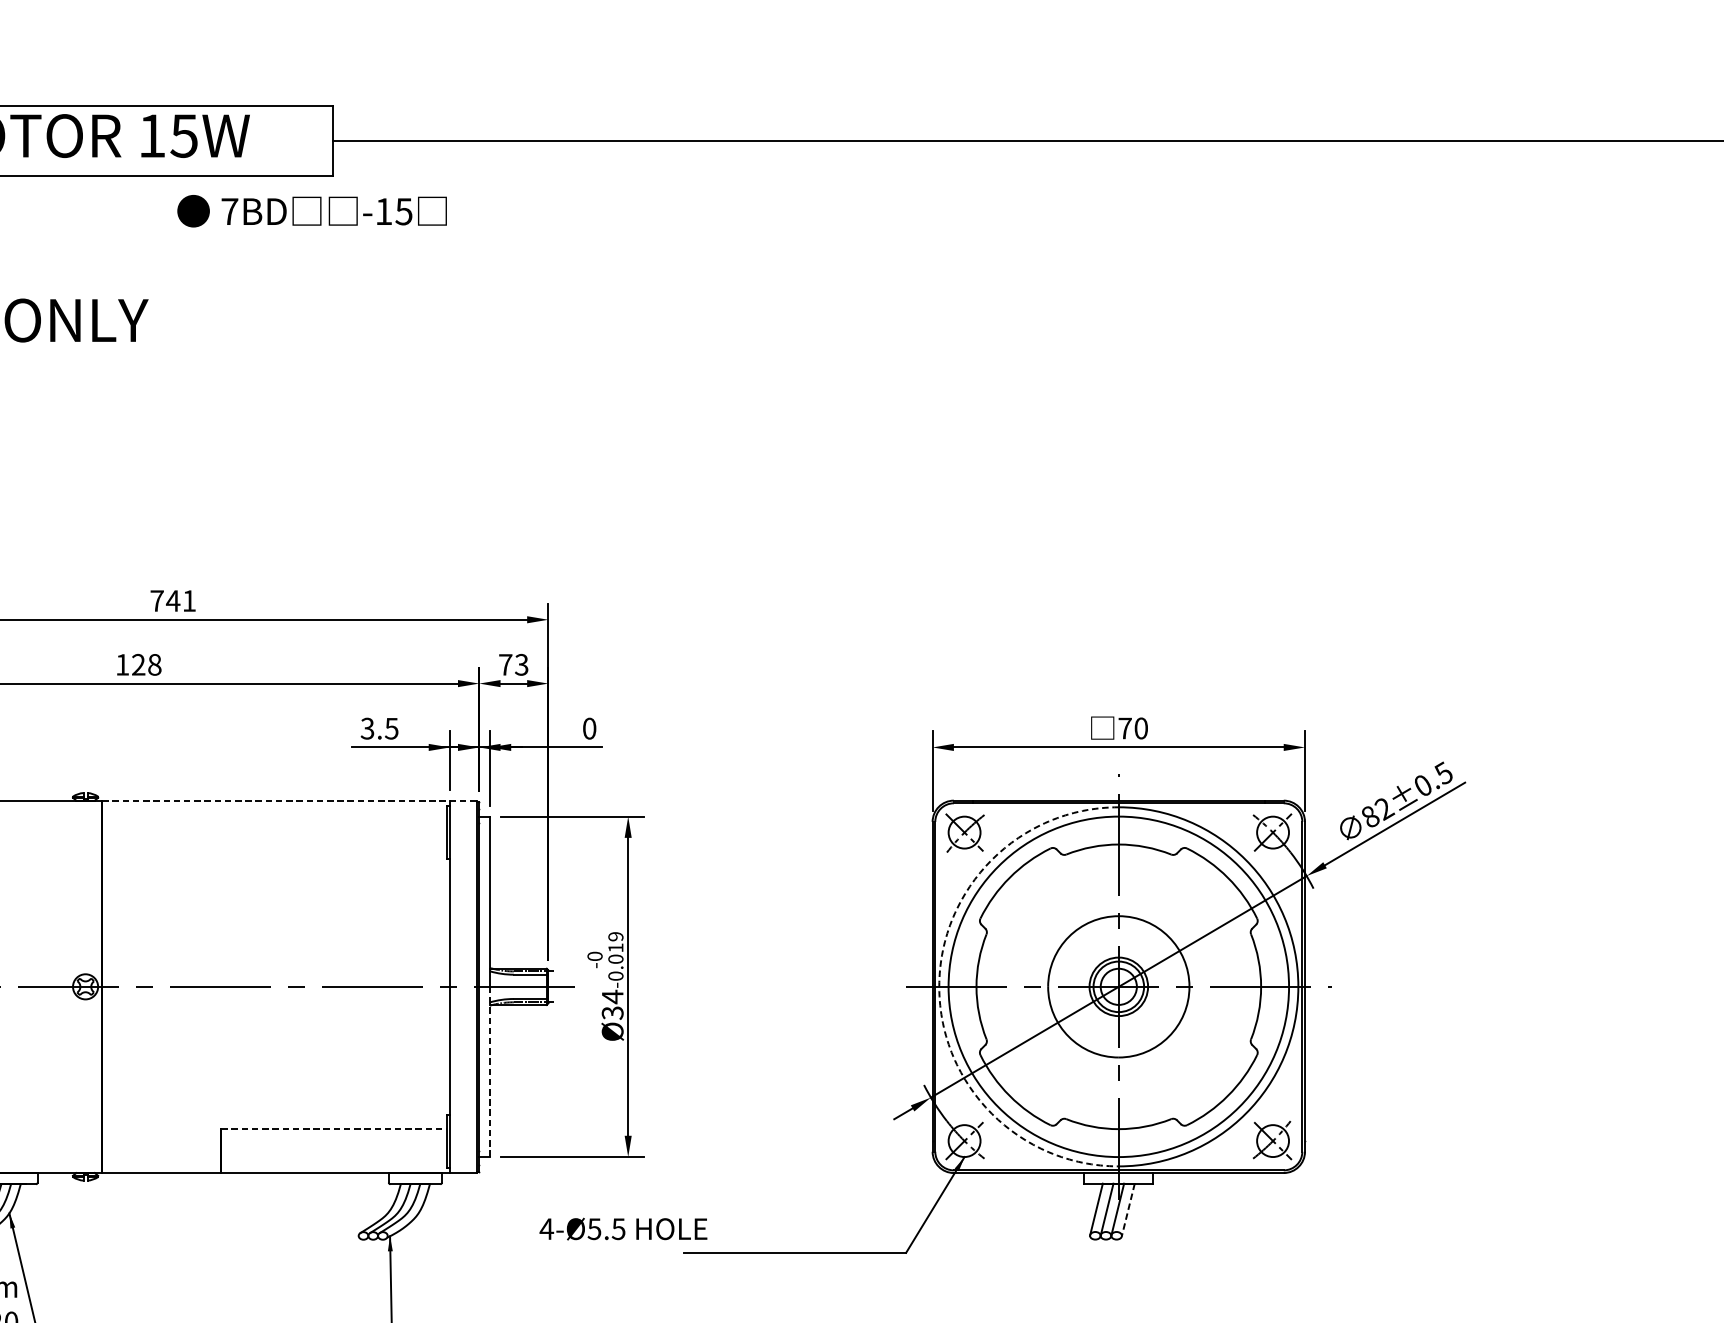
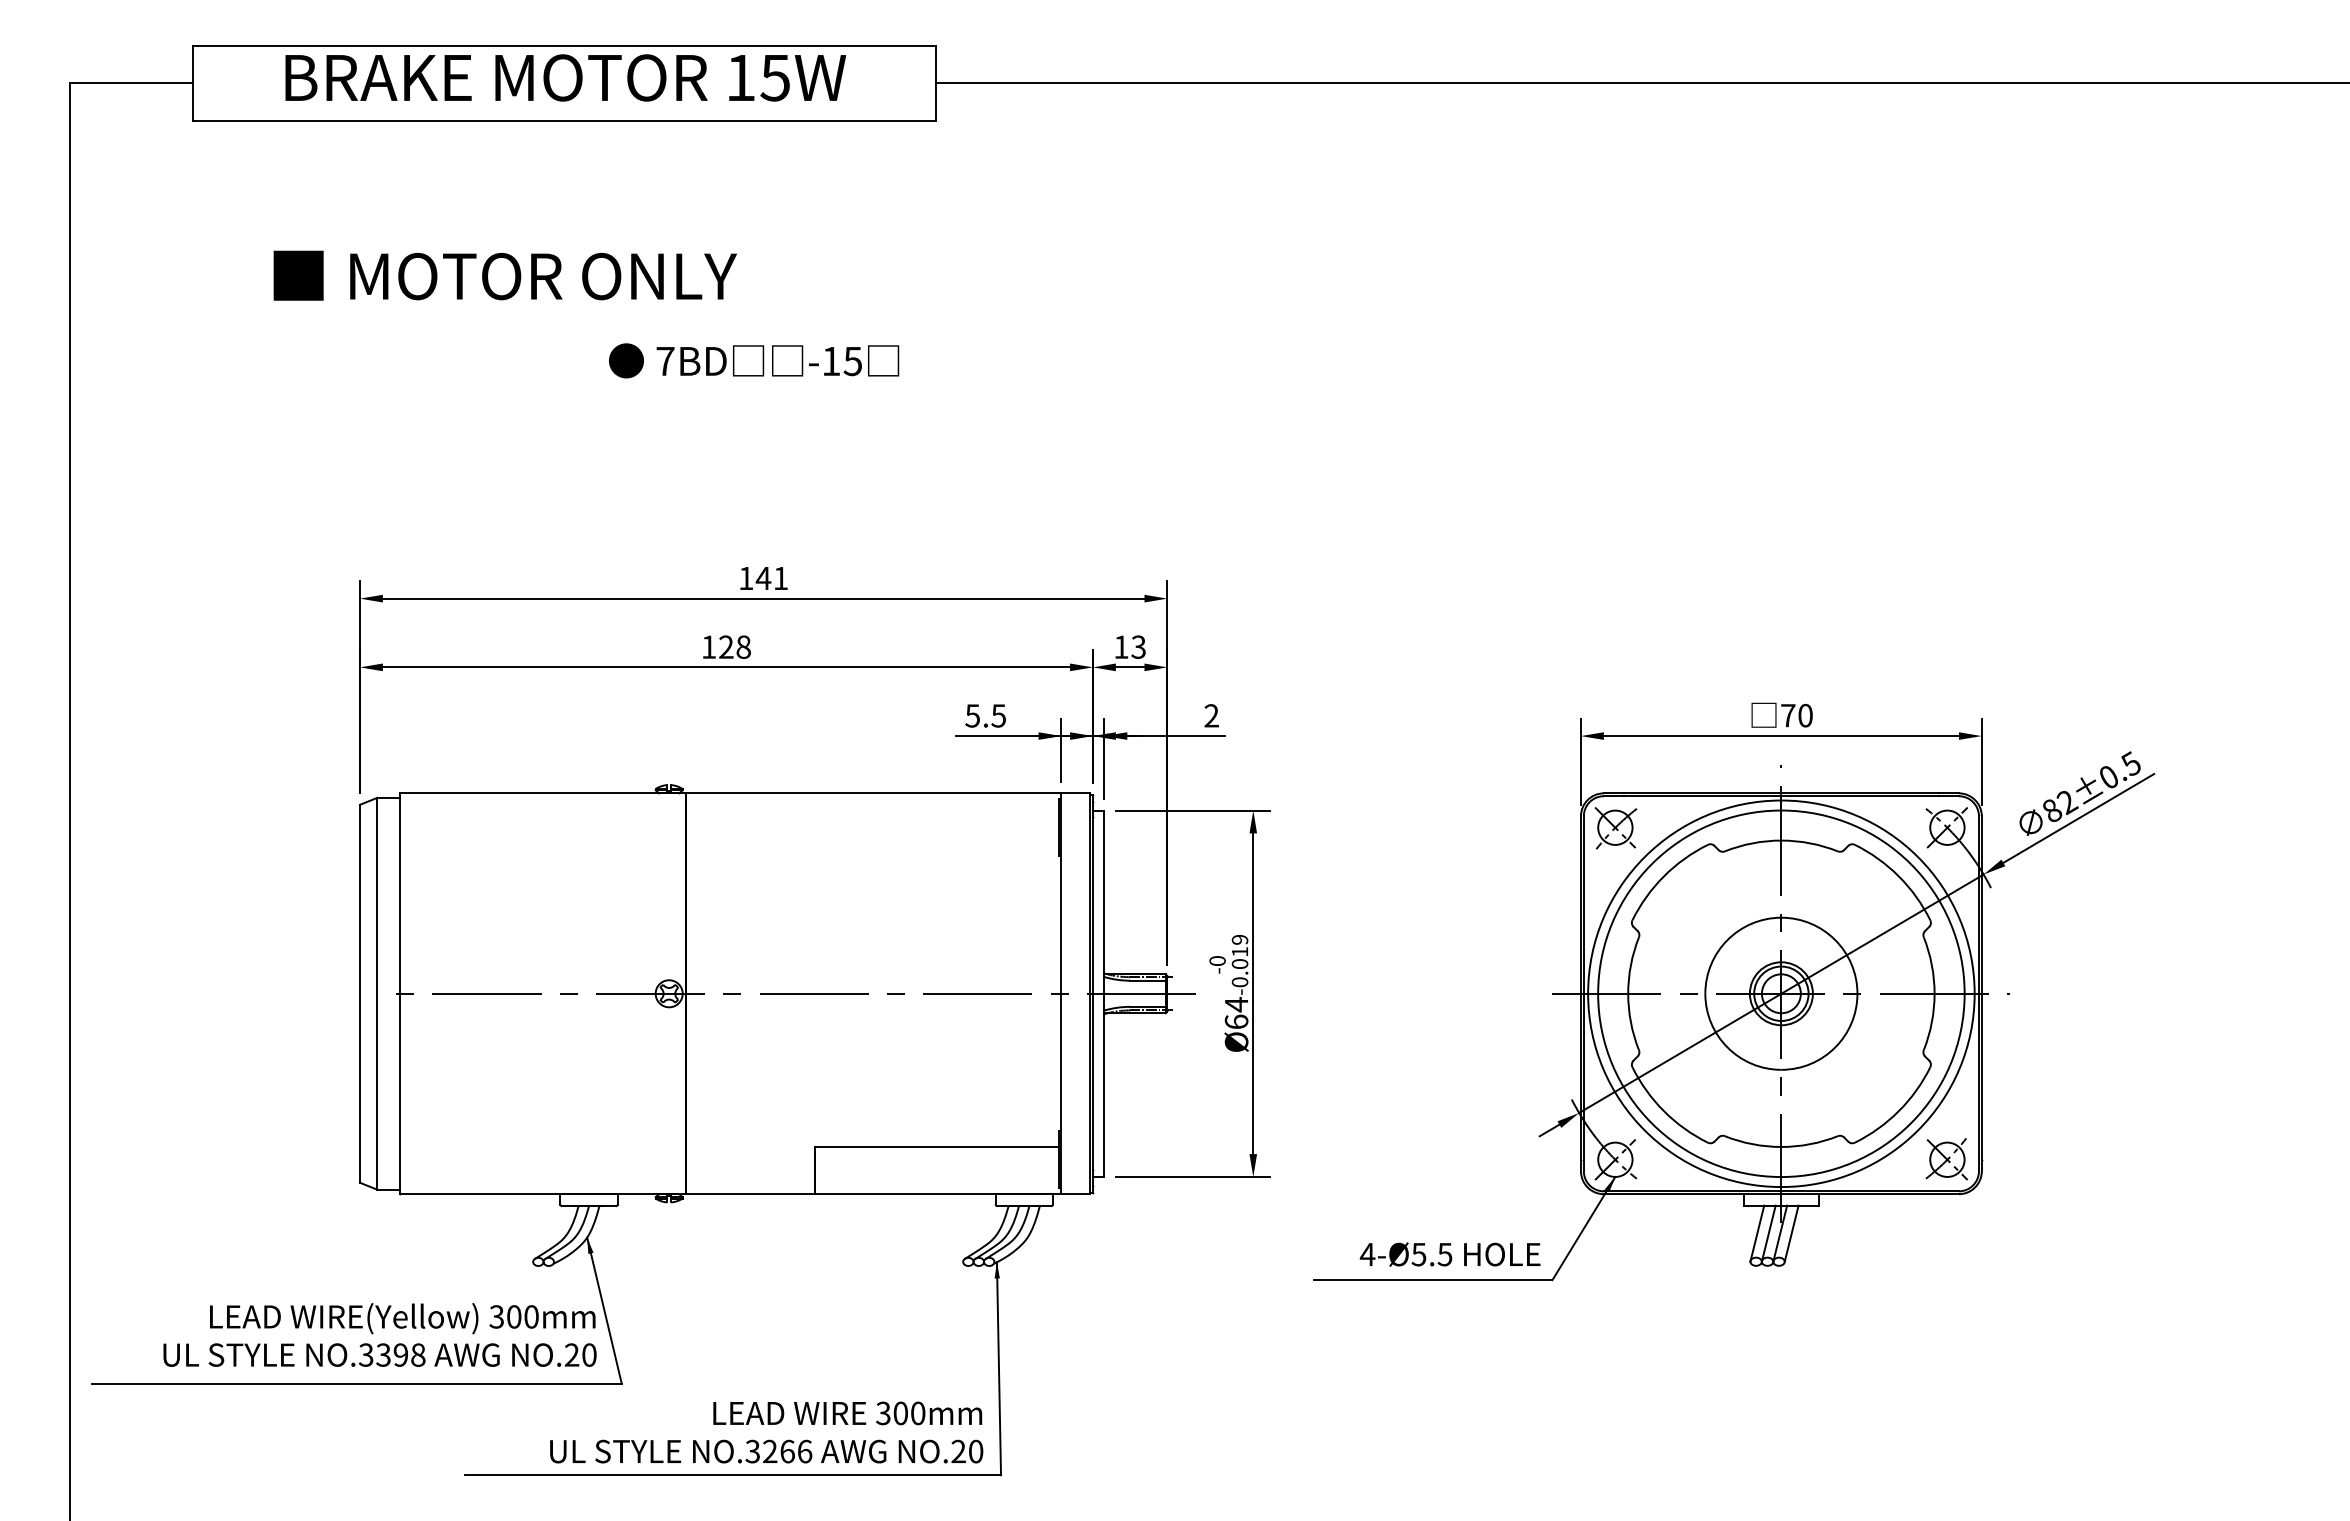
text: (312, 210) -> (754, 360), moved
text: (157, 601) -> (746, 578), 741 -> 141
text: (505, 664) -> (1121, 646), 73 -> 13
text: (367, 728) -> (972, 715), 3.5 -> 5.5
text: (589, 728) -> (1211, 715), 0 -> 2
line: (289, 800) -> (888, 793), dashed -> solid
arc: (939, 986) -> (1588, 993), dashed -> solid
text: (612, 1012) -> (1236, 1021), Ø34 -> Ø64
line: (489, 1072) -> (1104, 1085), dashed -> solid
line: (333, 1129) -> (936, 1147), dashed -> solid
line: (1128, 1209) -> (1791, 1233), dashed -> solid
text: (622, 1229) -> (1449, 1254), moved

